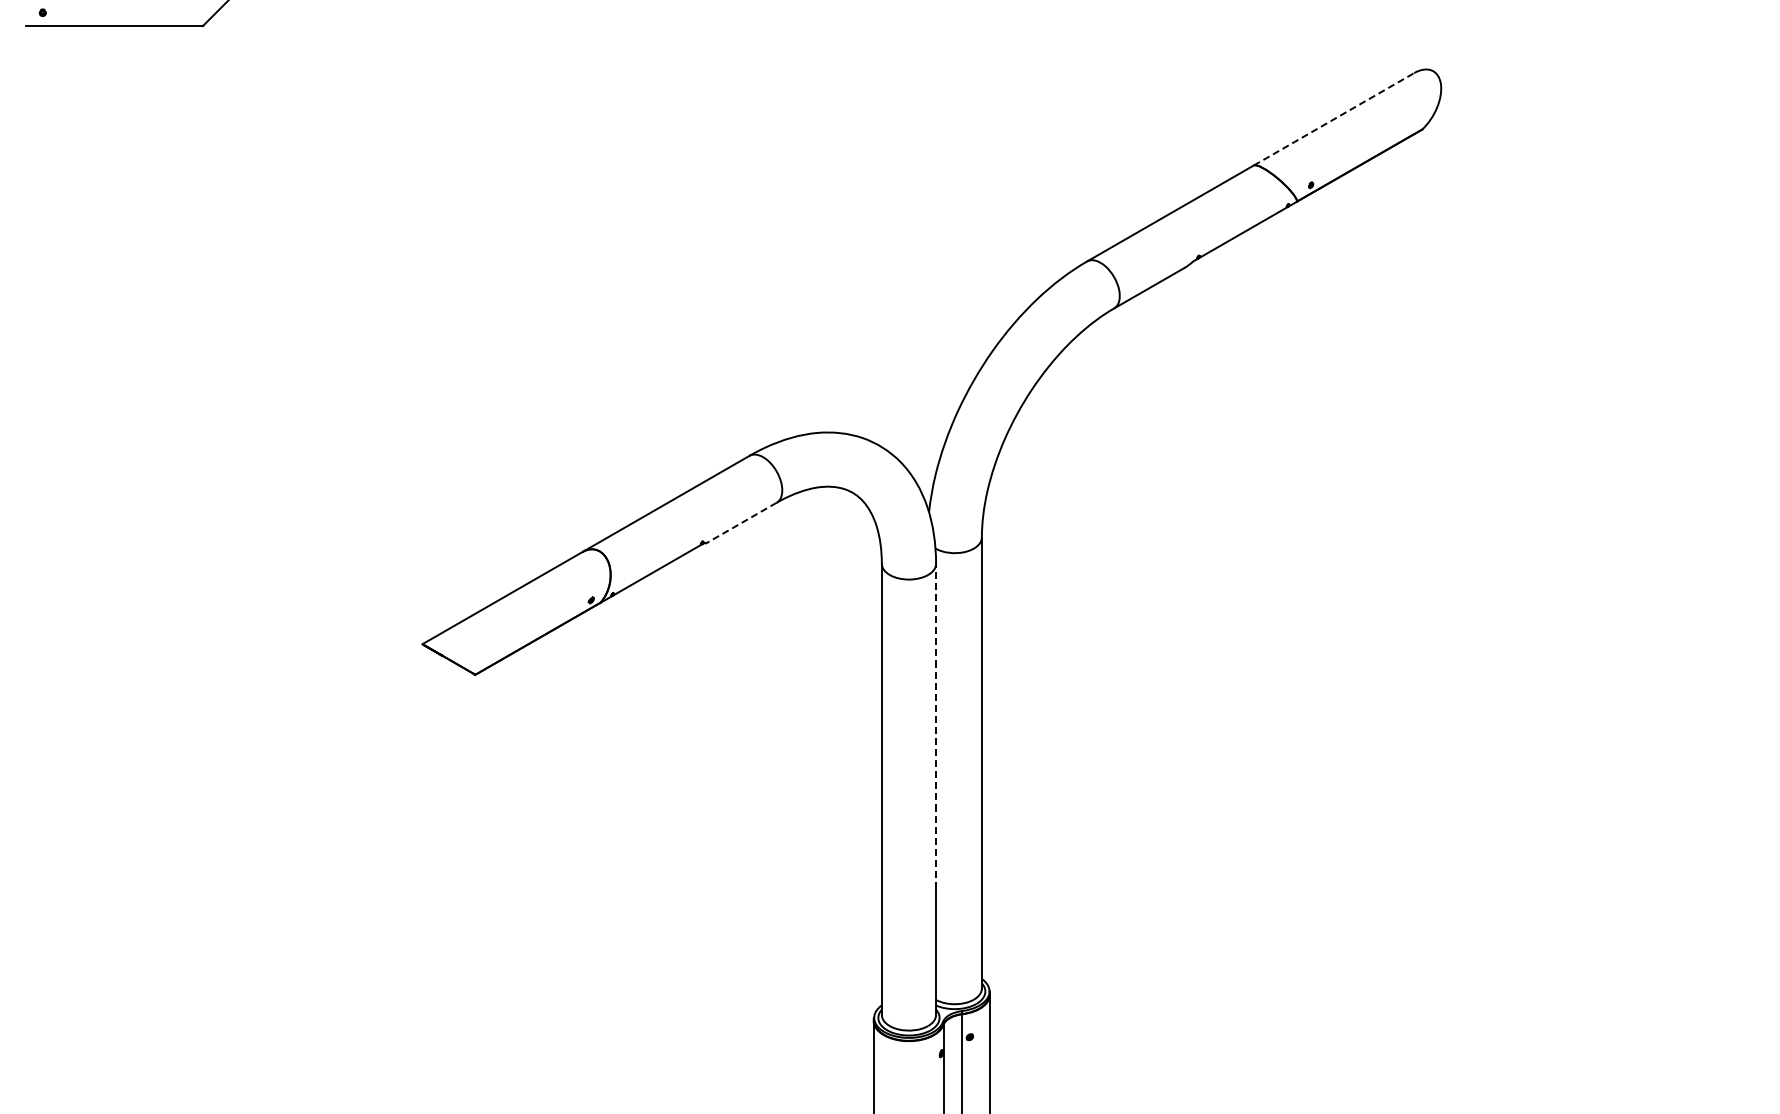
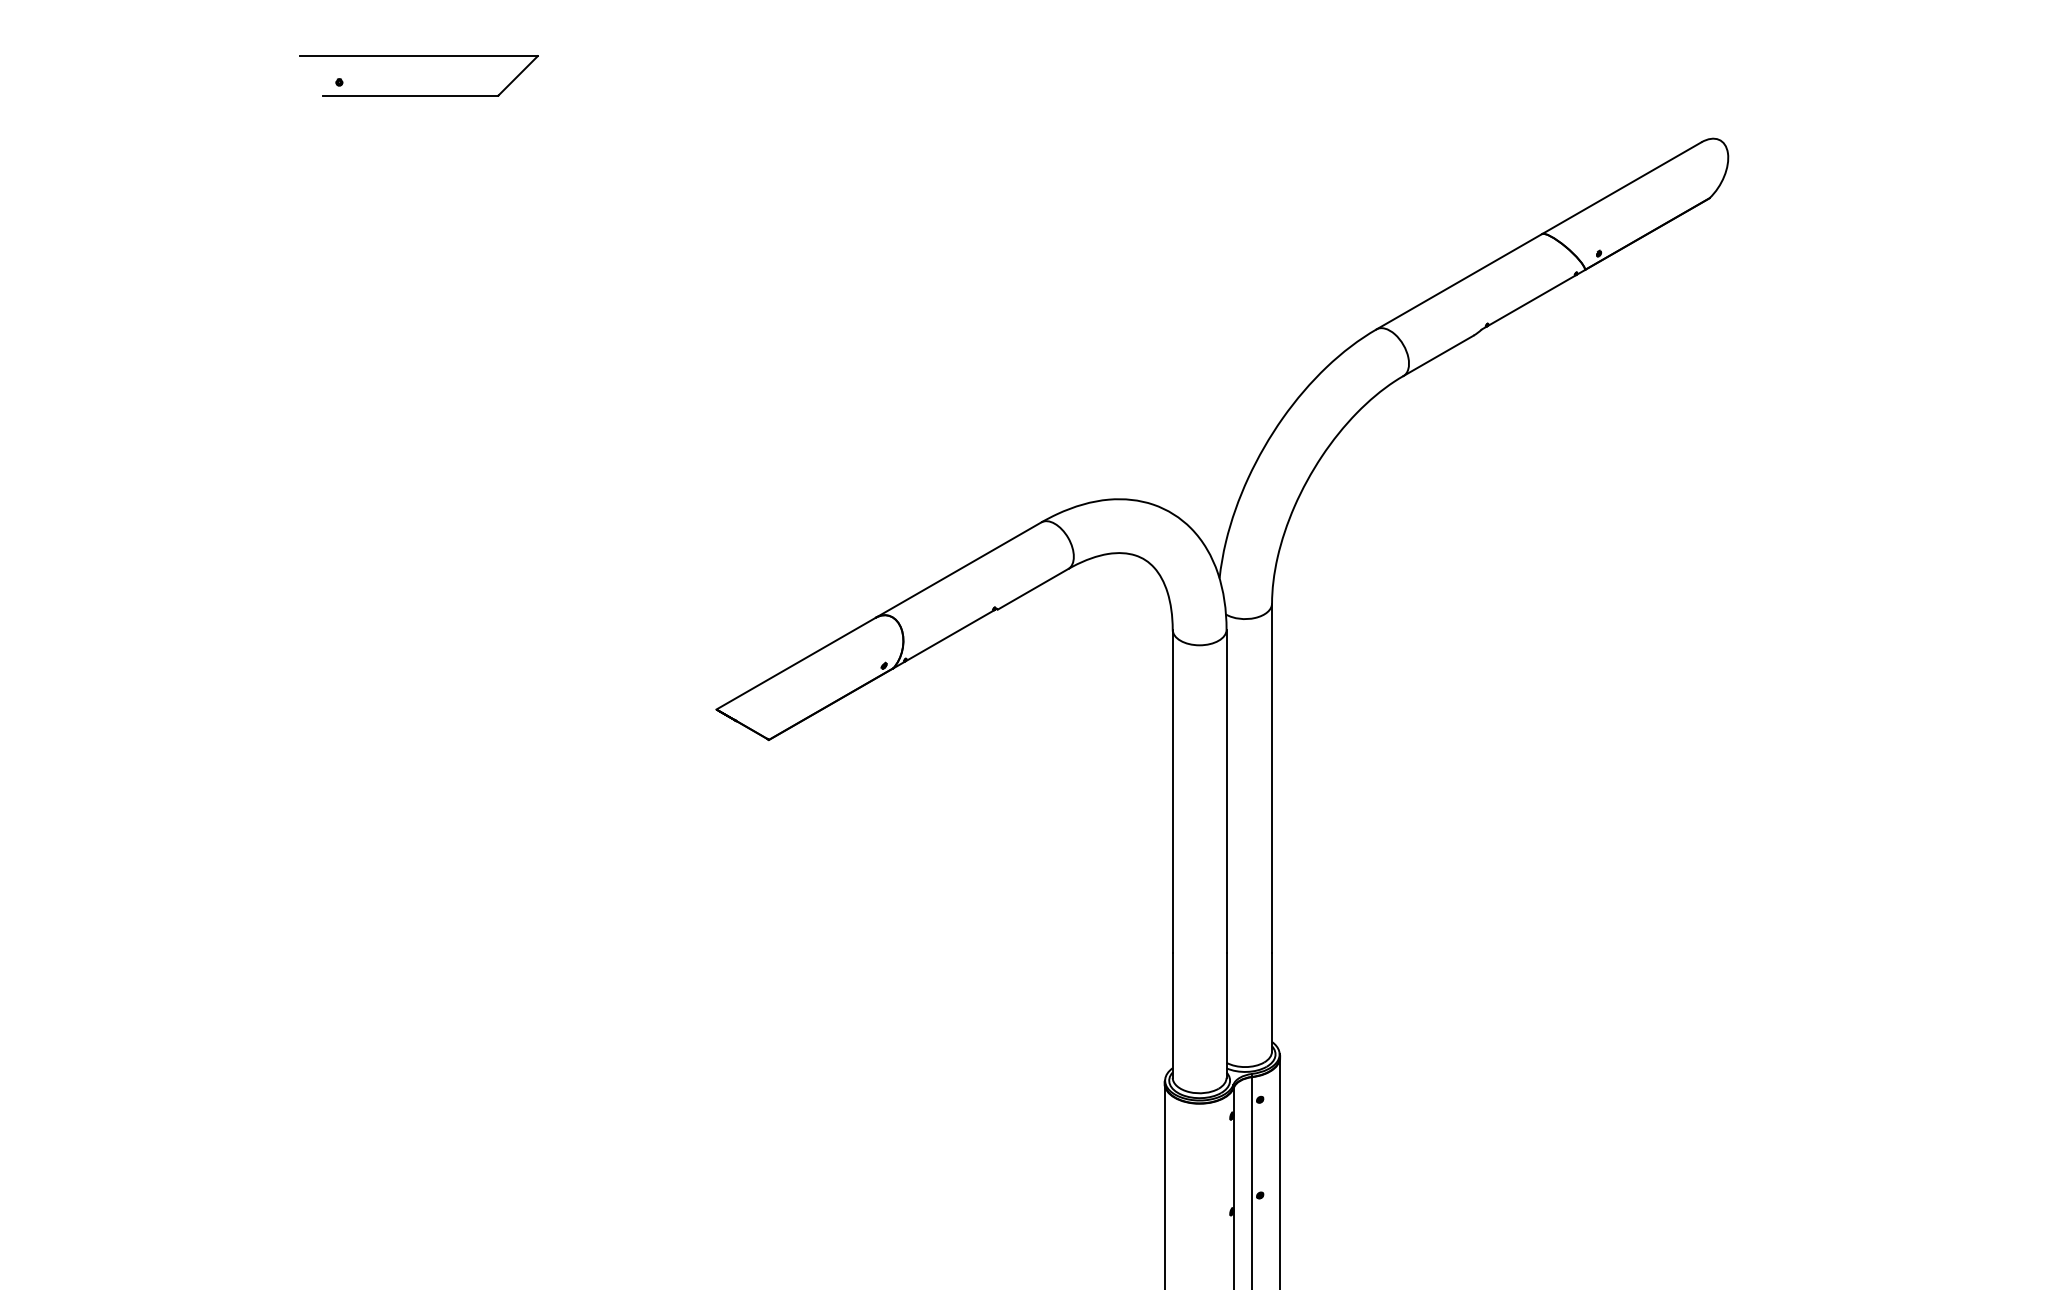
line: (1333, 119) -> (1621, 188), dashed -> solid
line: (741, 523) -> (1033, 589), dashed -> solid
line: (936, 725) -> (1226, 790), dashed -> solid

